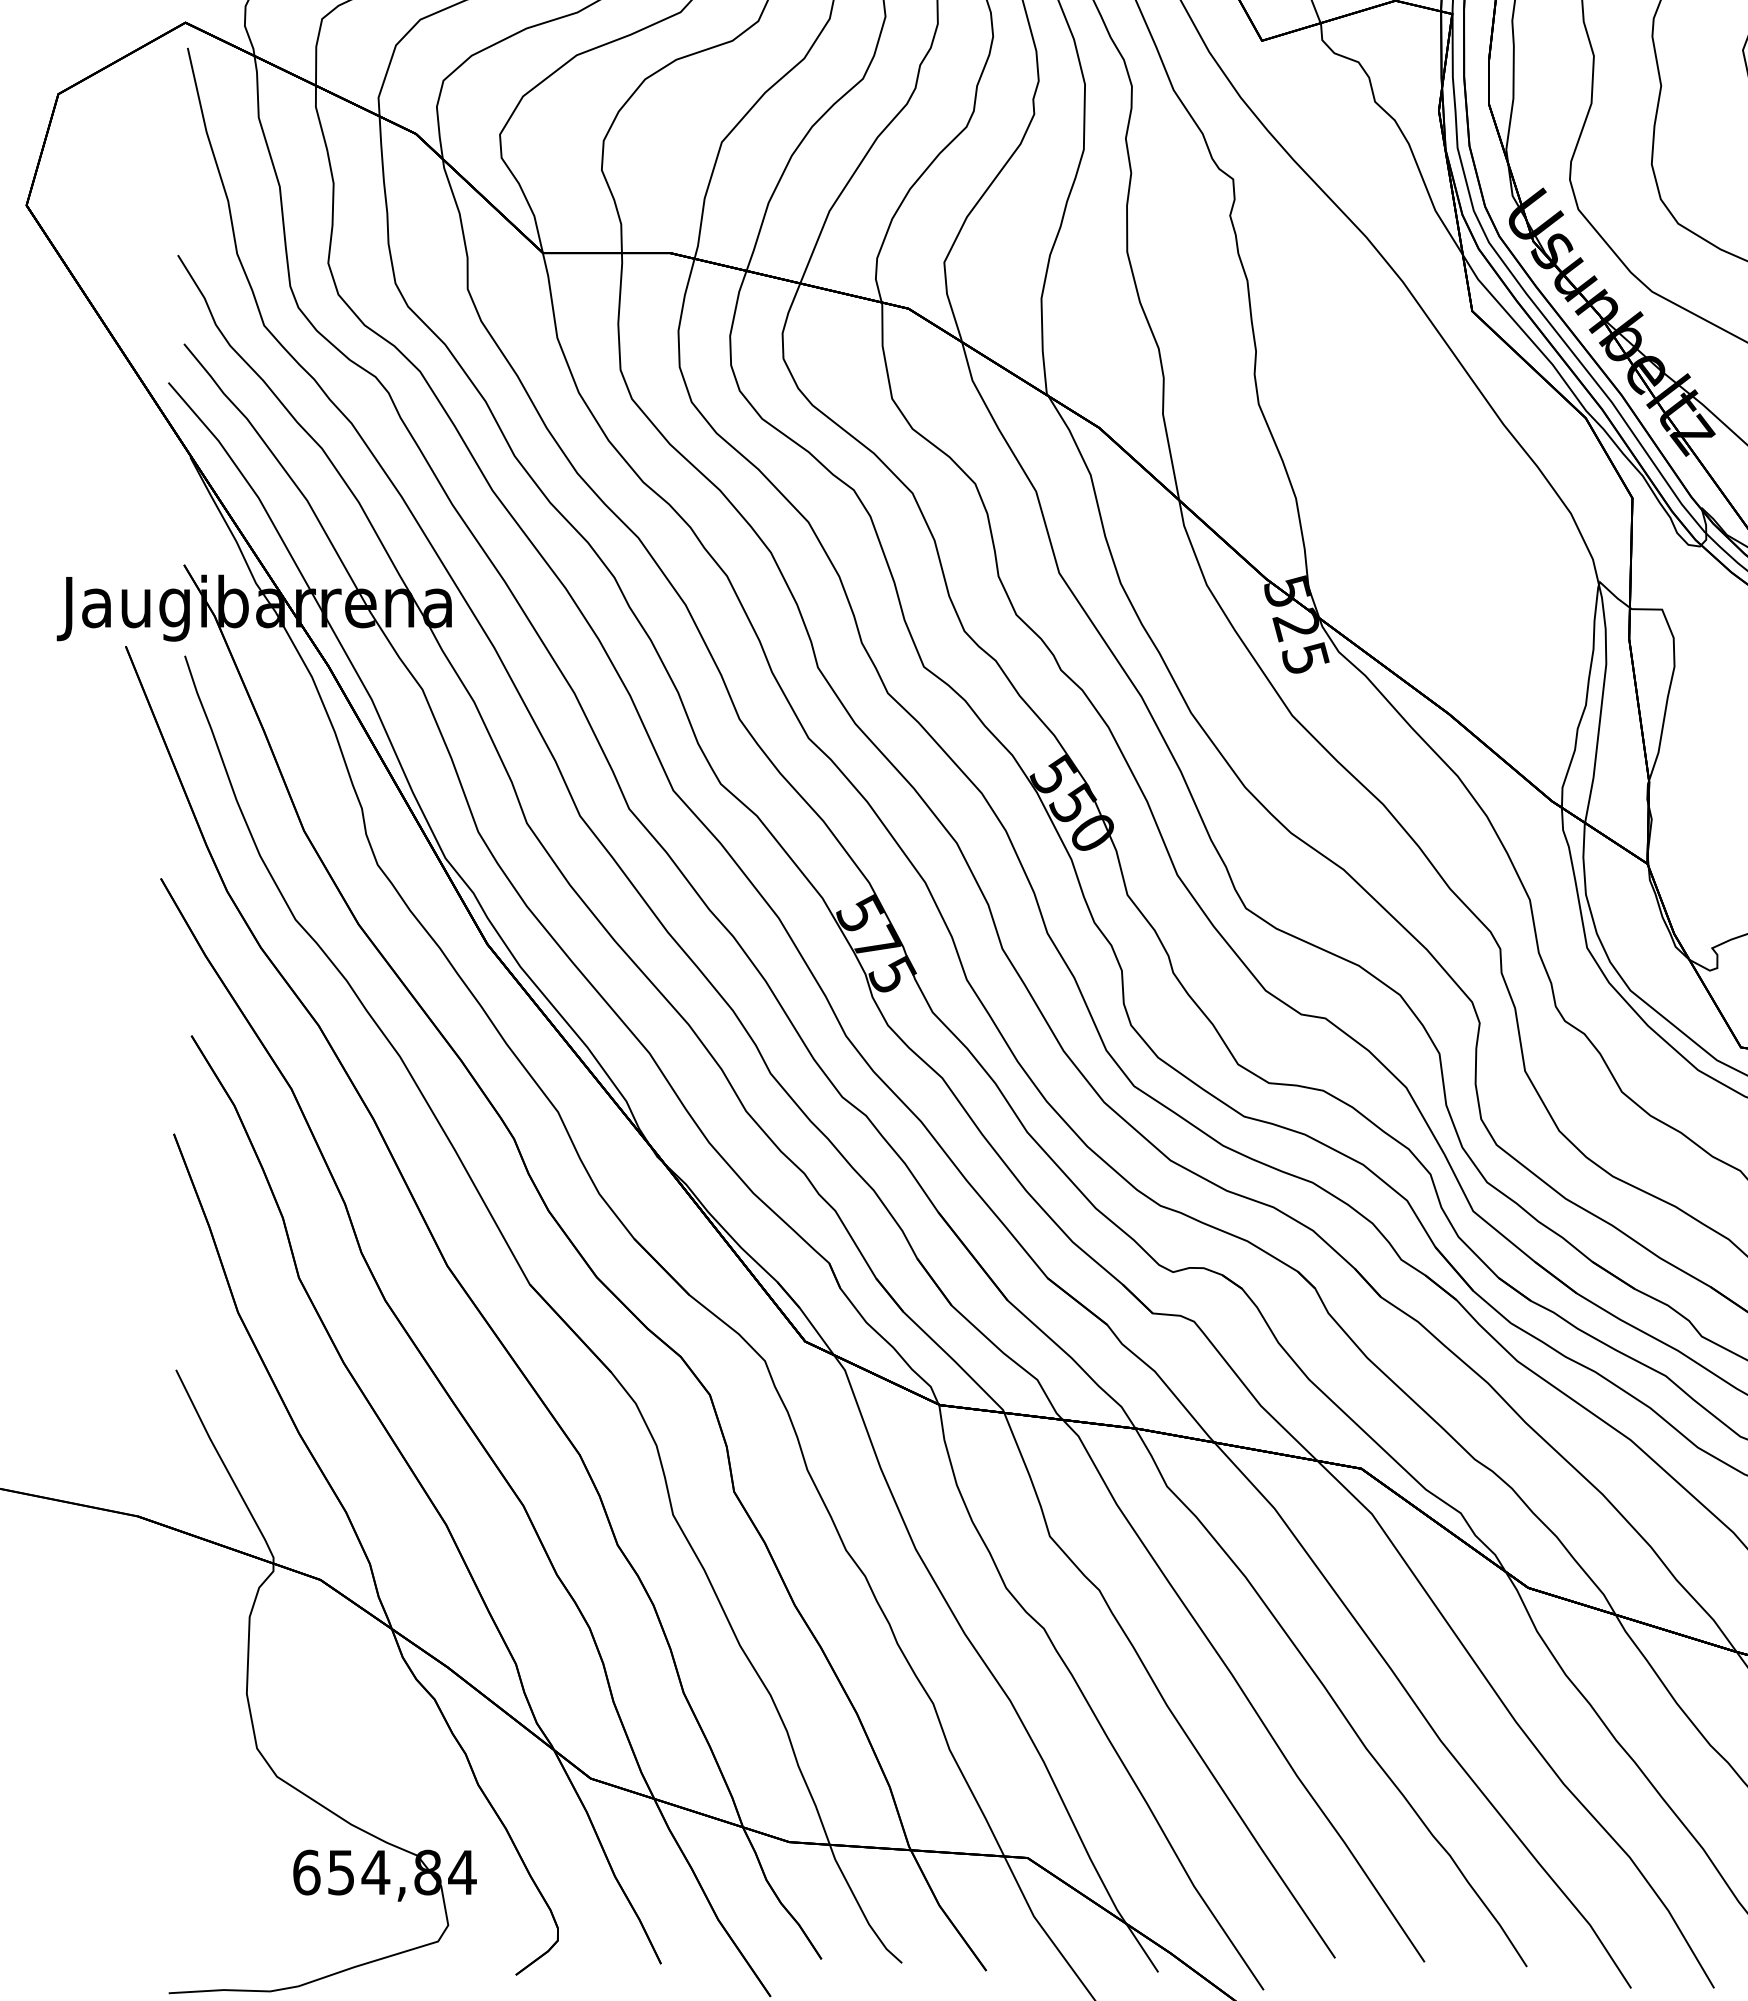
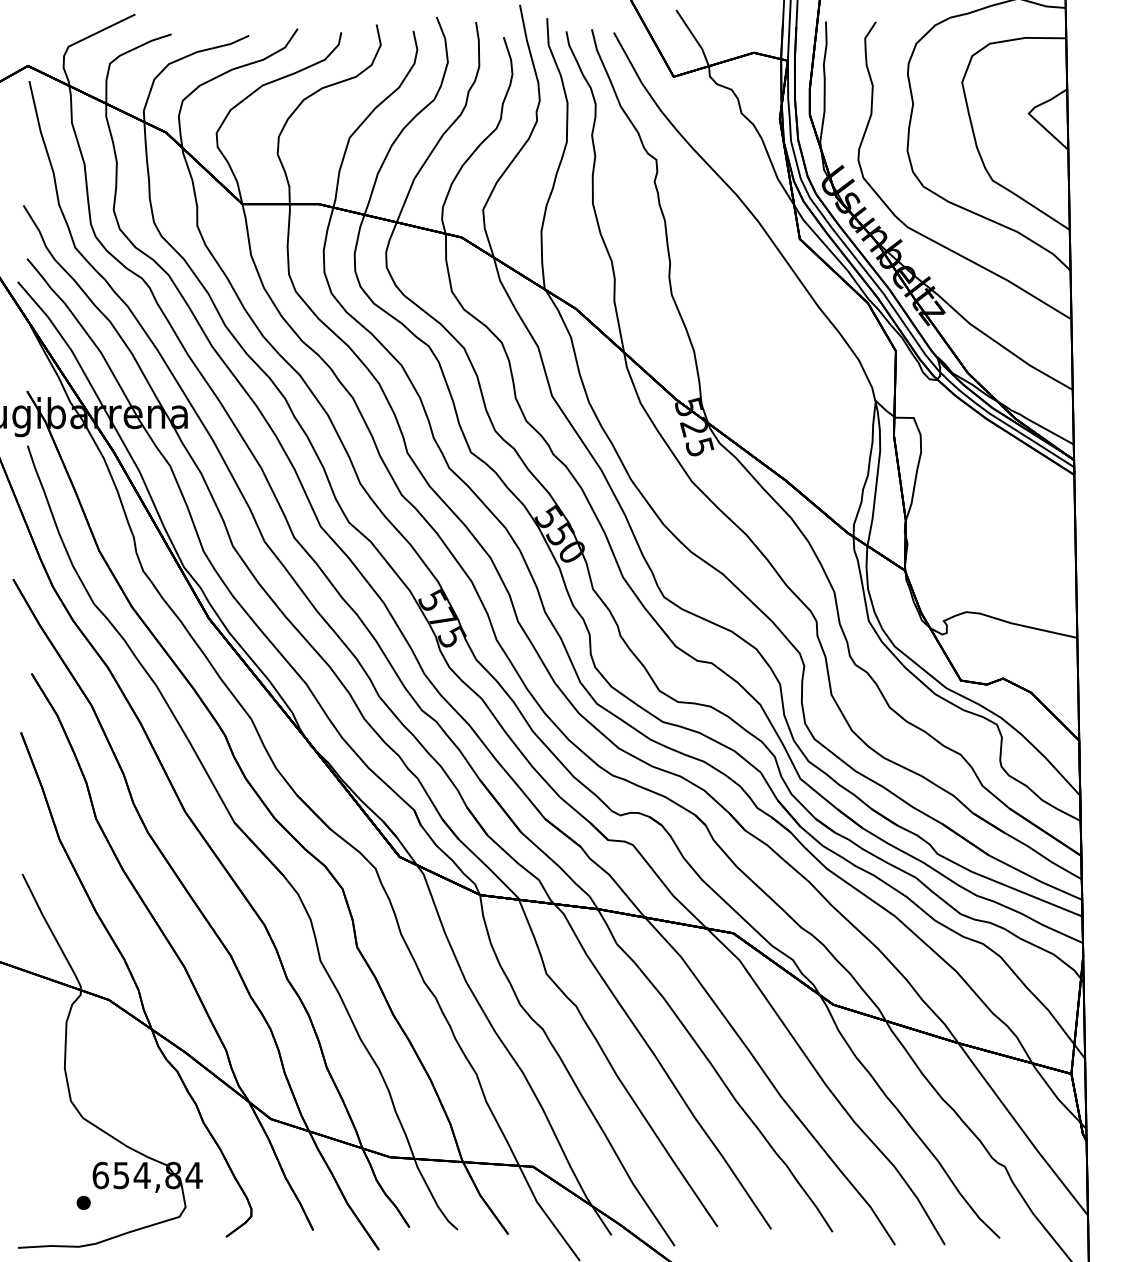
part: (277, 1917) -> (83, 1202), added

